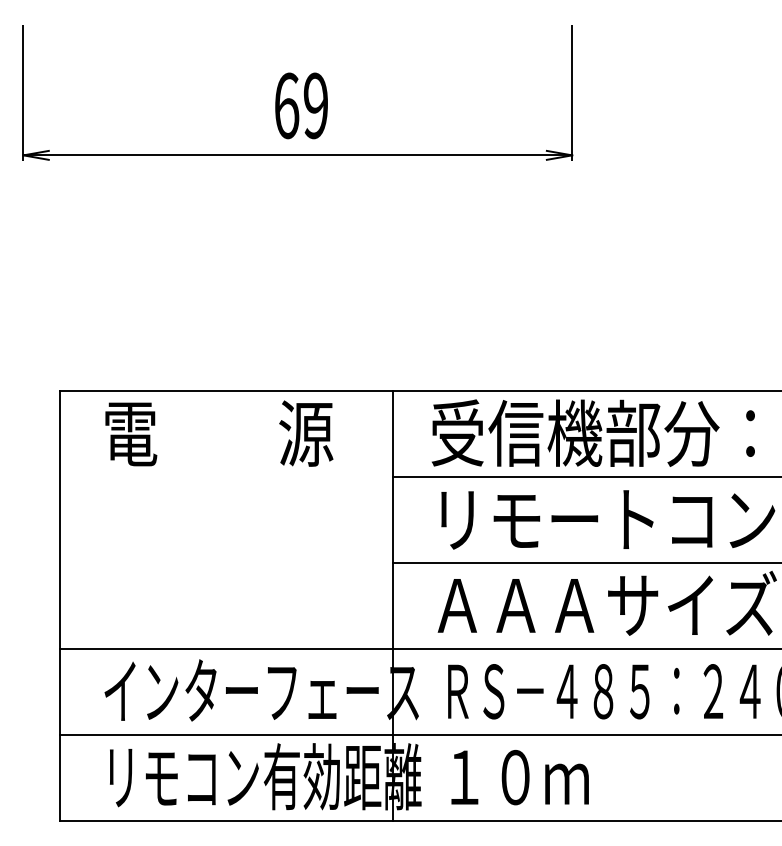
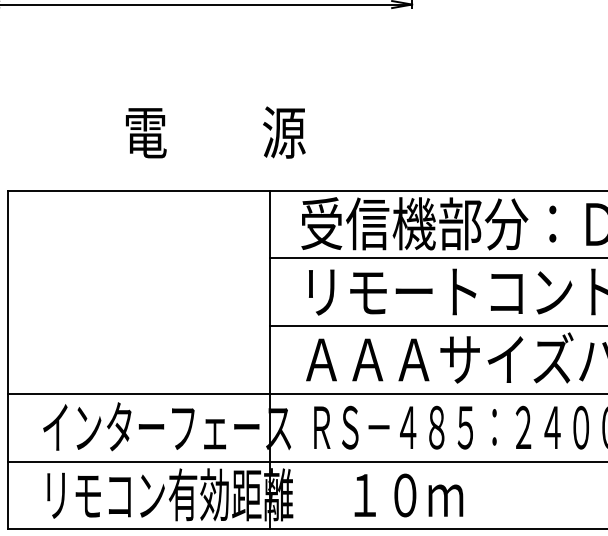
text: (219, 433) -> (215, 132), moved
text: (519, 777) -> (408, 495), moved

